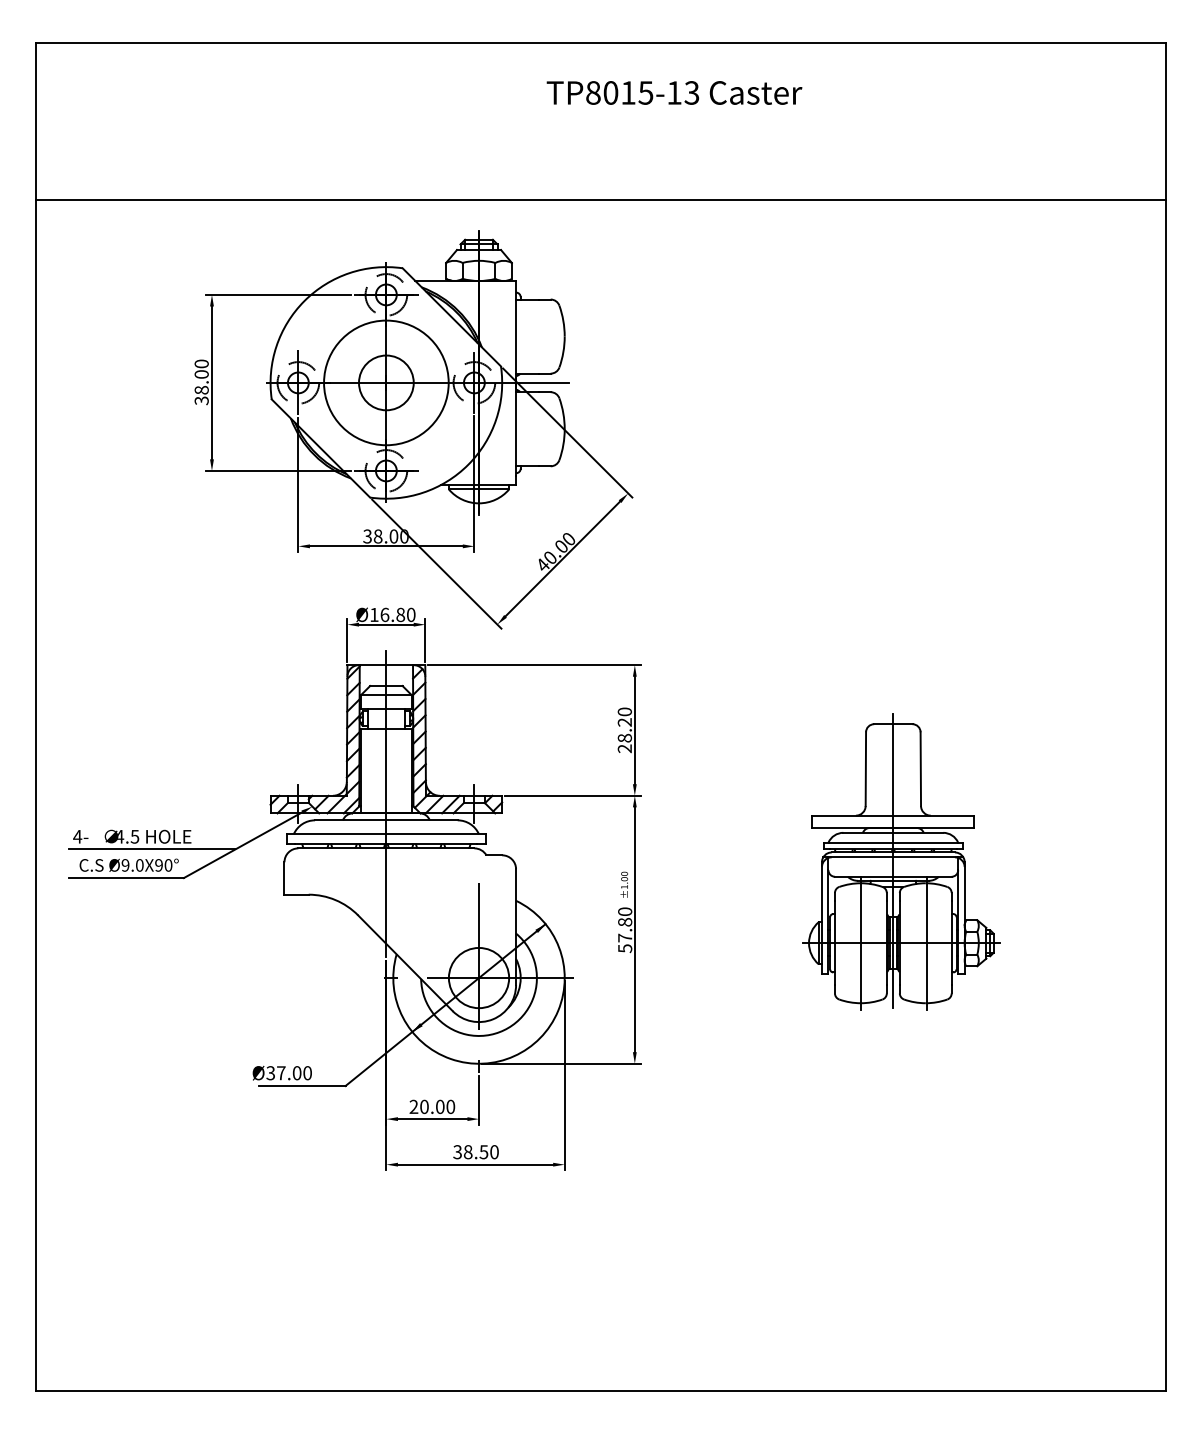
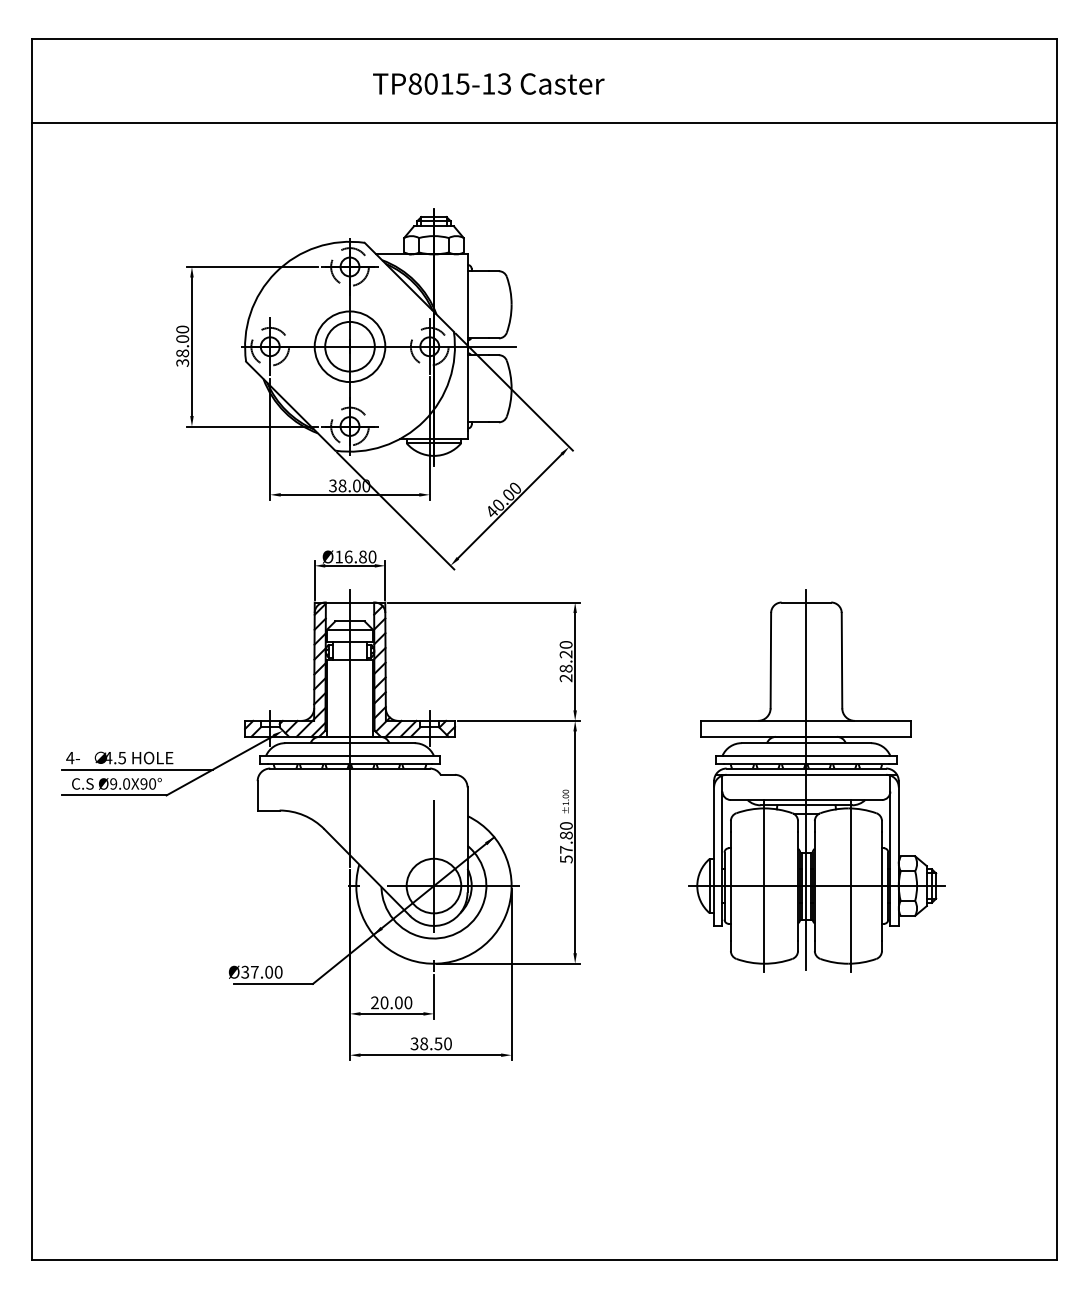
text: (674, 92) -> (488, 83), moved
line: (600, 199) -> (544, 122), moved
circle: (386, 382) -> (350, 346), size x0.62
part: (900, 861) -> (815, 780), size x1.43

